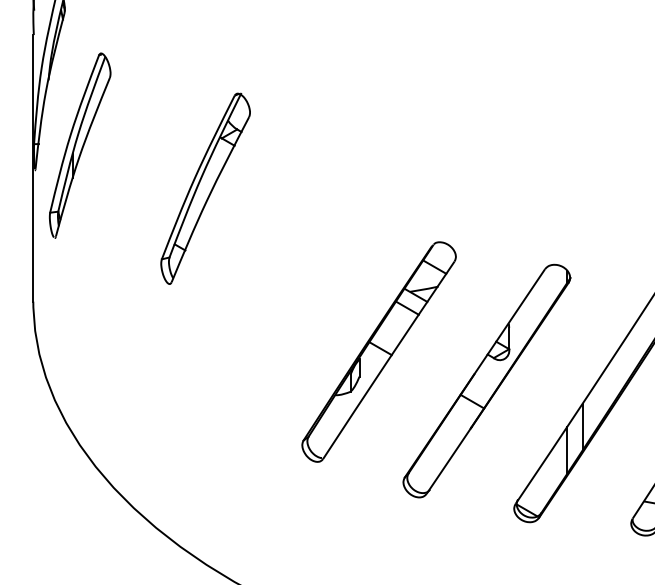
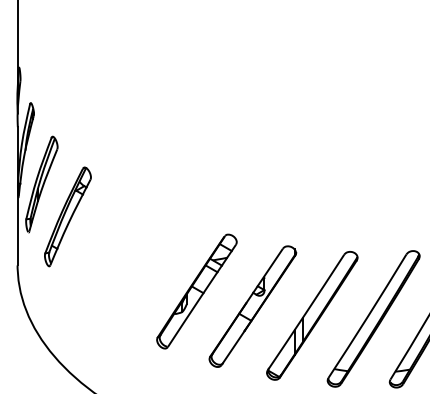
part: (204, 188) -> (67, 216), moved

